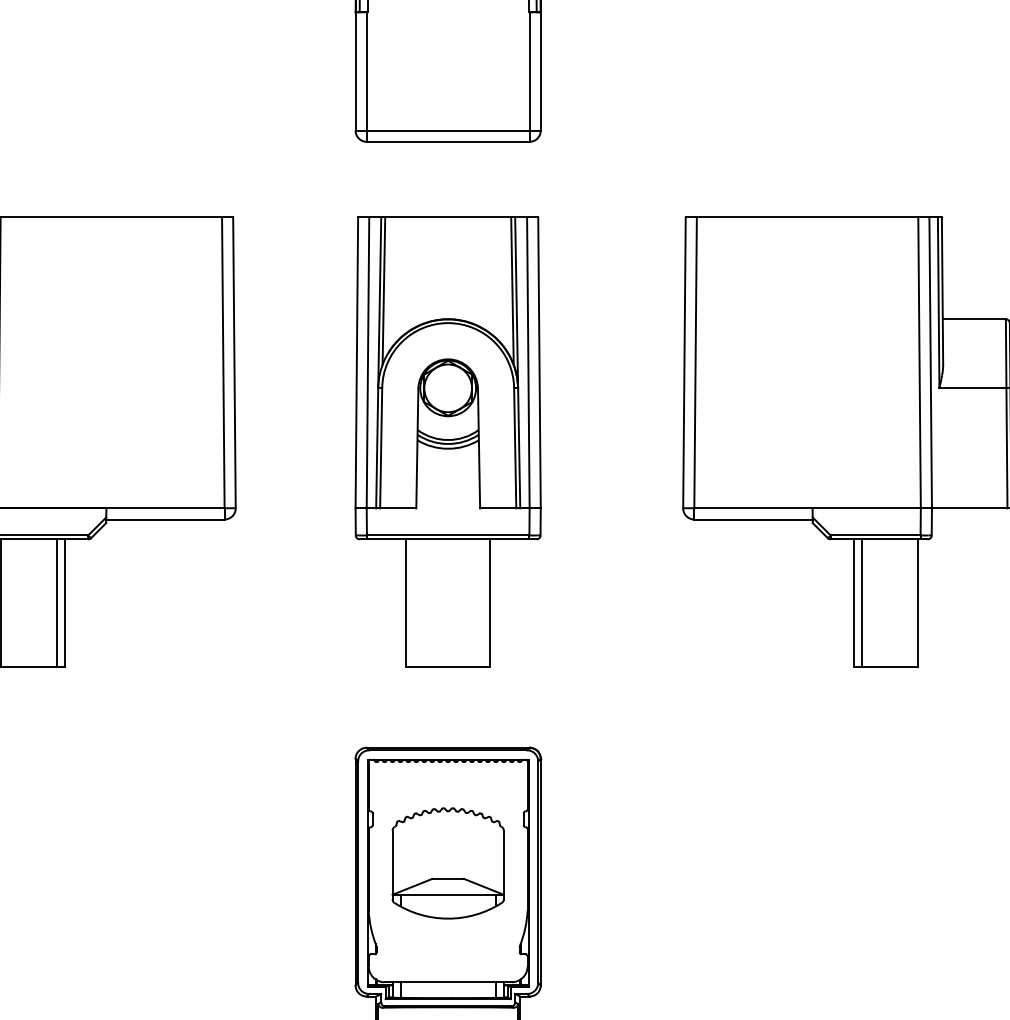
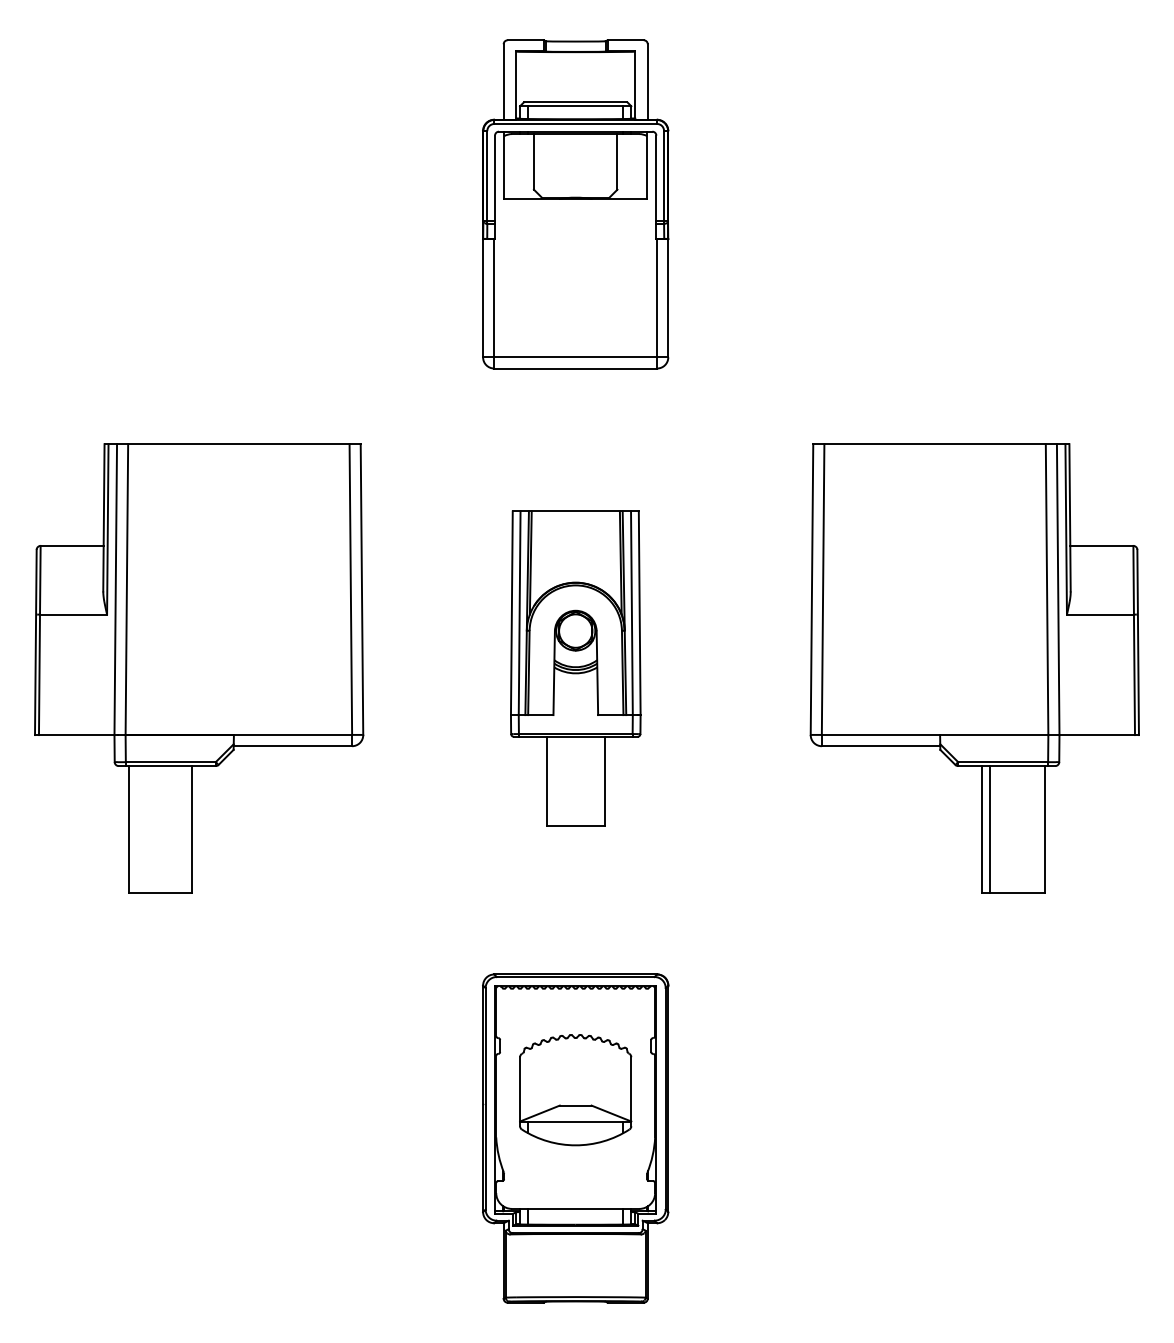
part: (447, 441) -> (575, 668), size x0.7
line: (56, 602) -> (184, 829), removed

